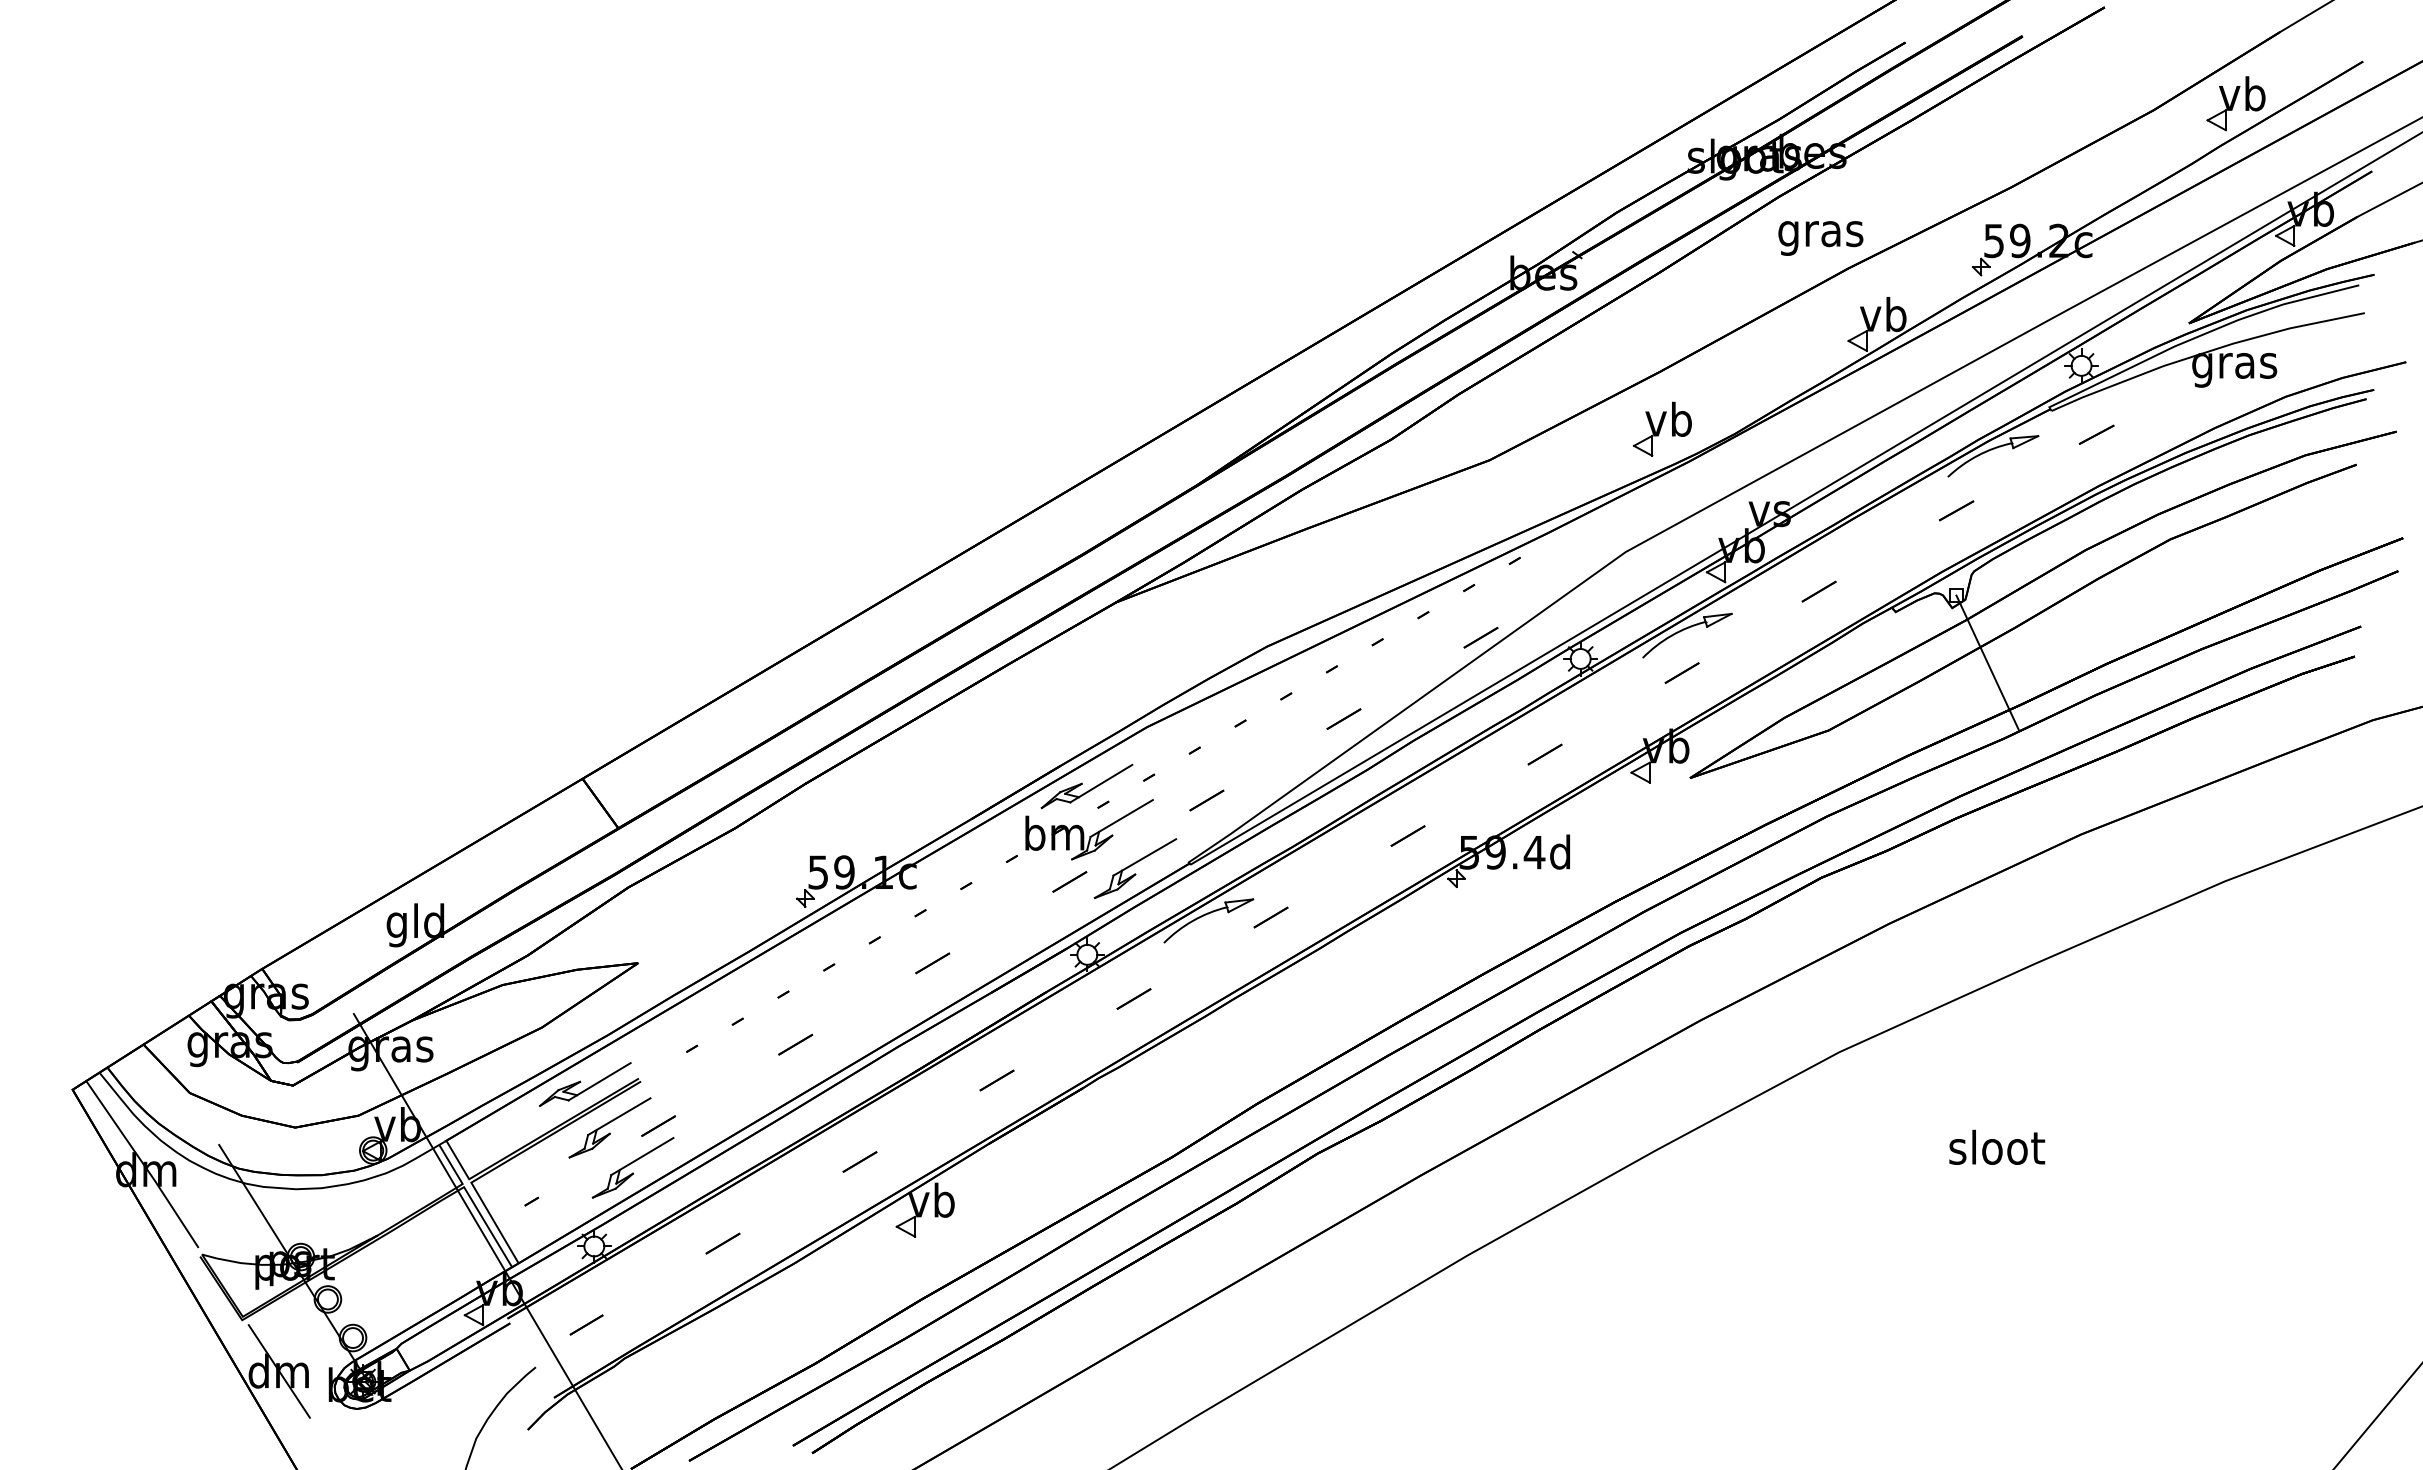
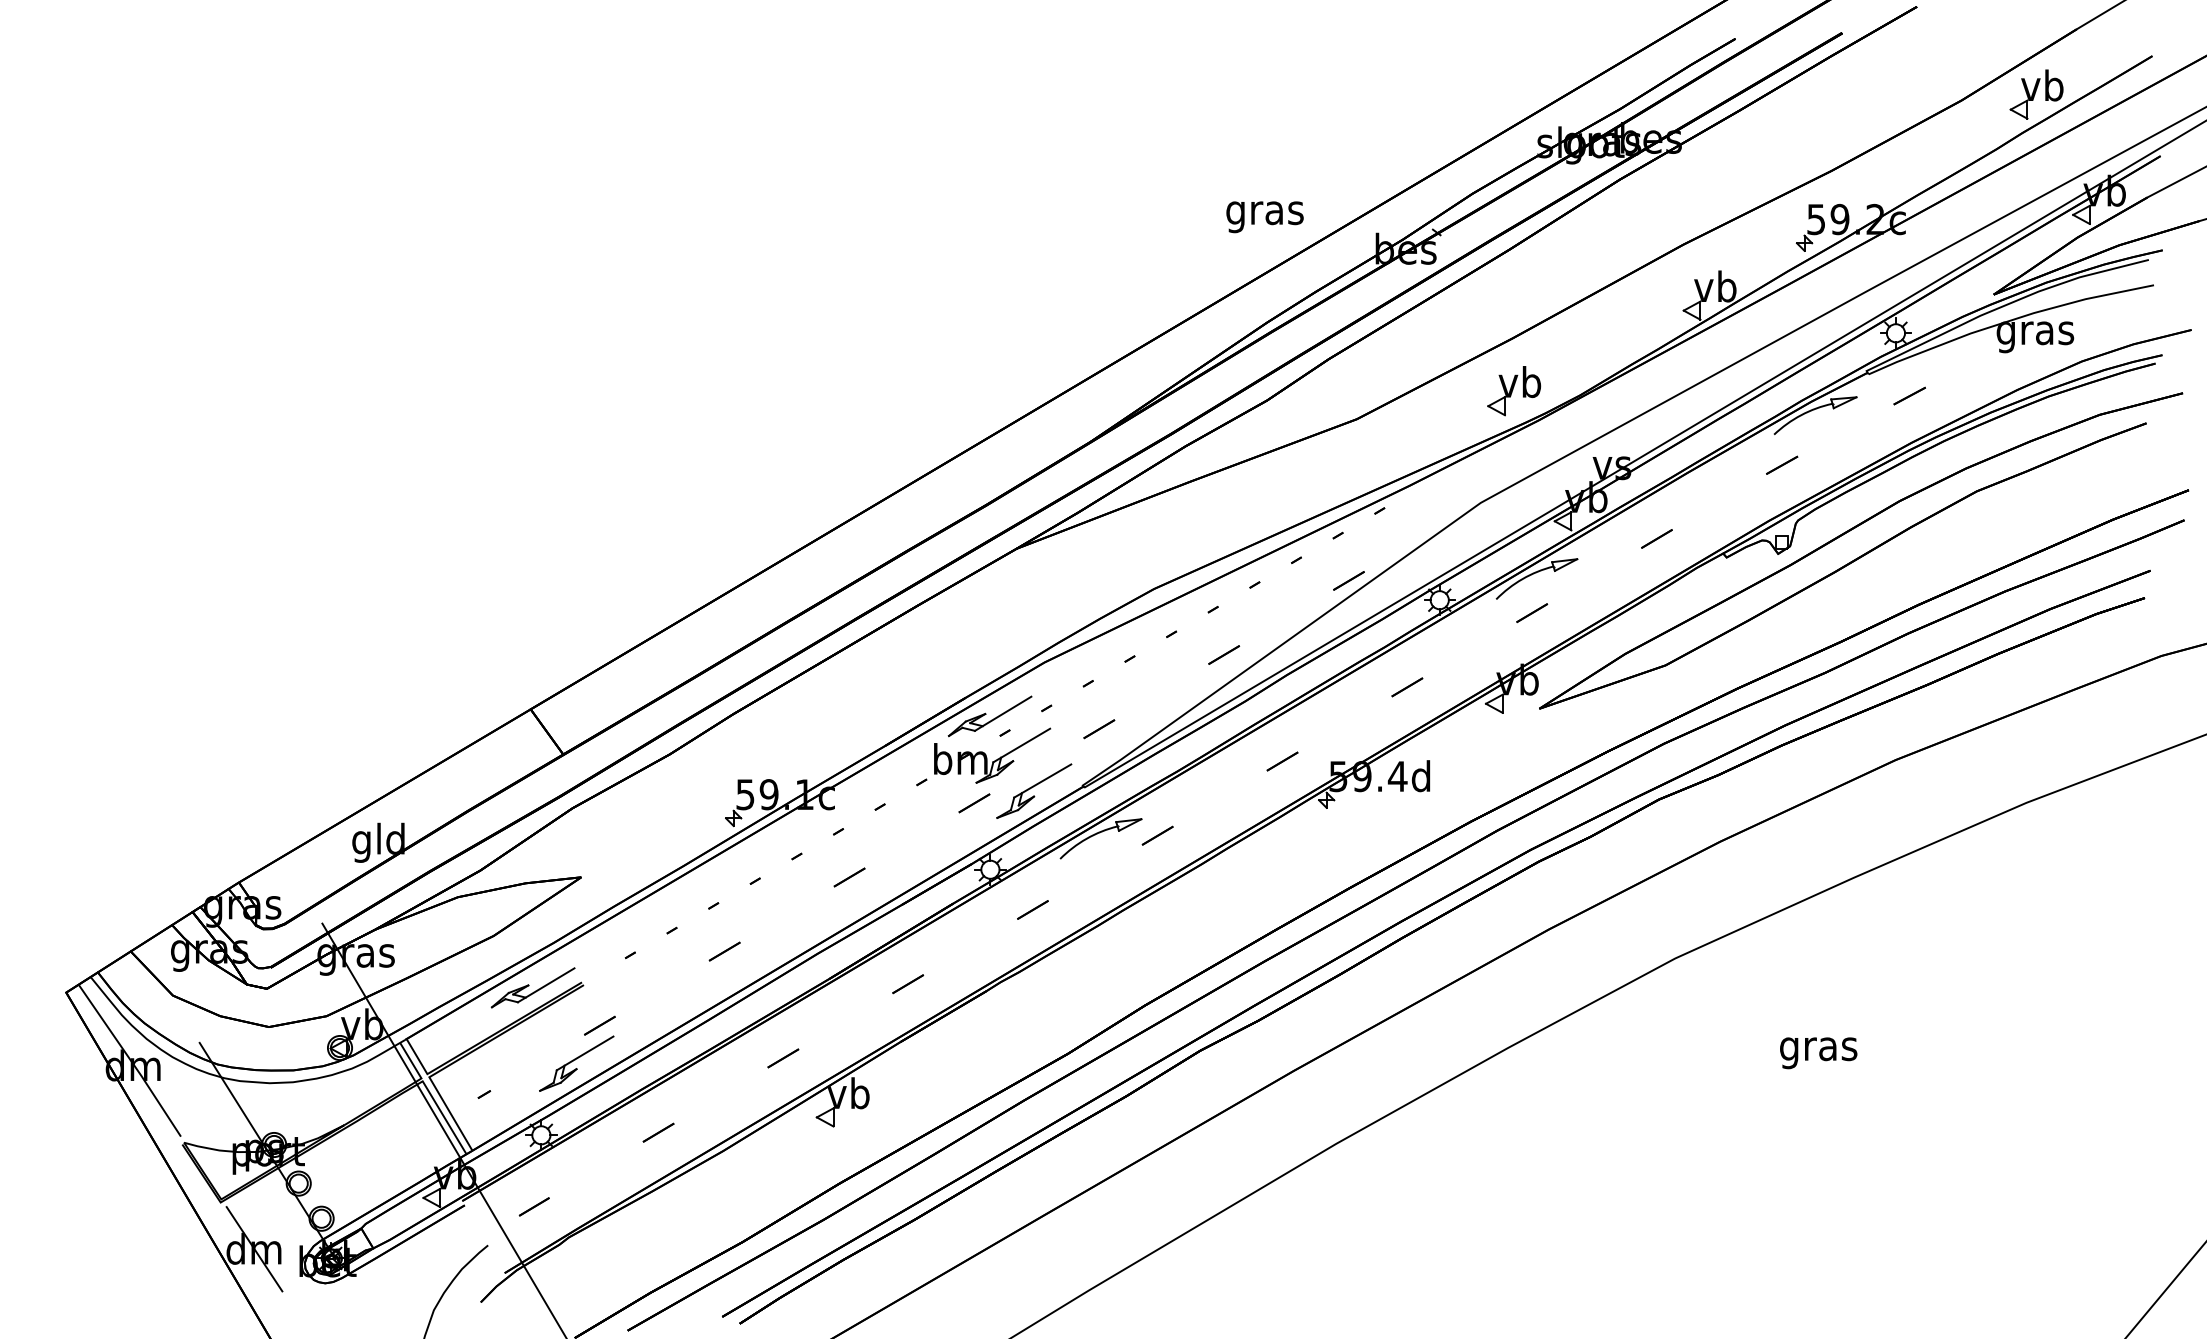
text: (1820, 238) -> (1264, 217), moved
line: (1987, 662) -> (1810, 603), removed
part: (609, 1127) -> (555, 1026), removed
text: (1997, 1151) -> (1819, 1048), sloot -> gras

